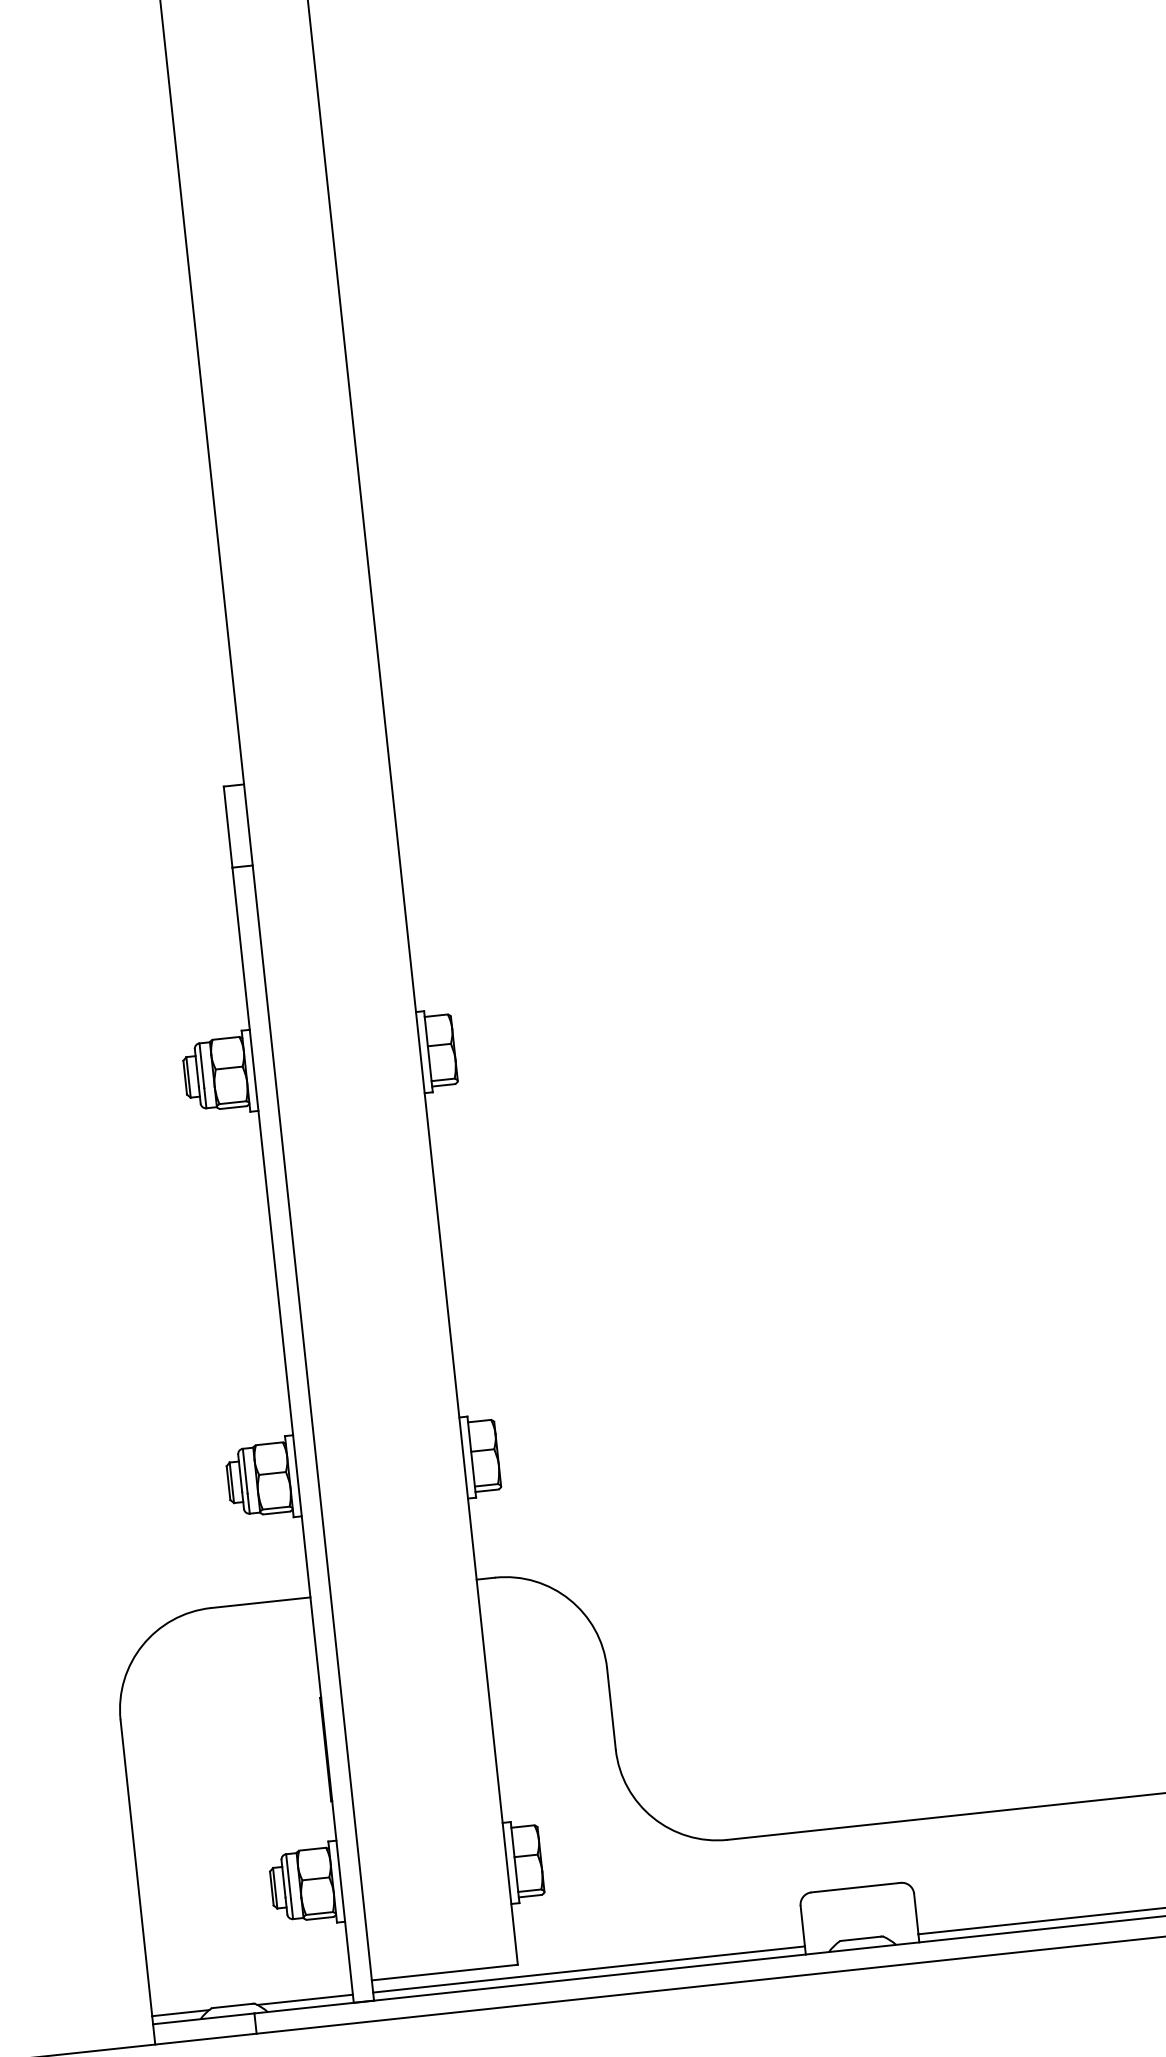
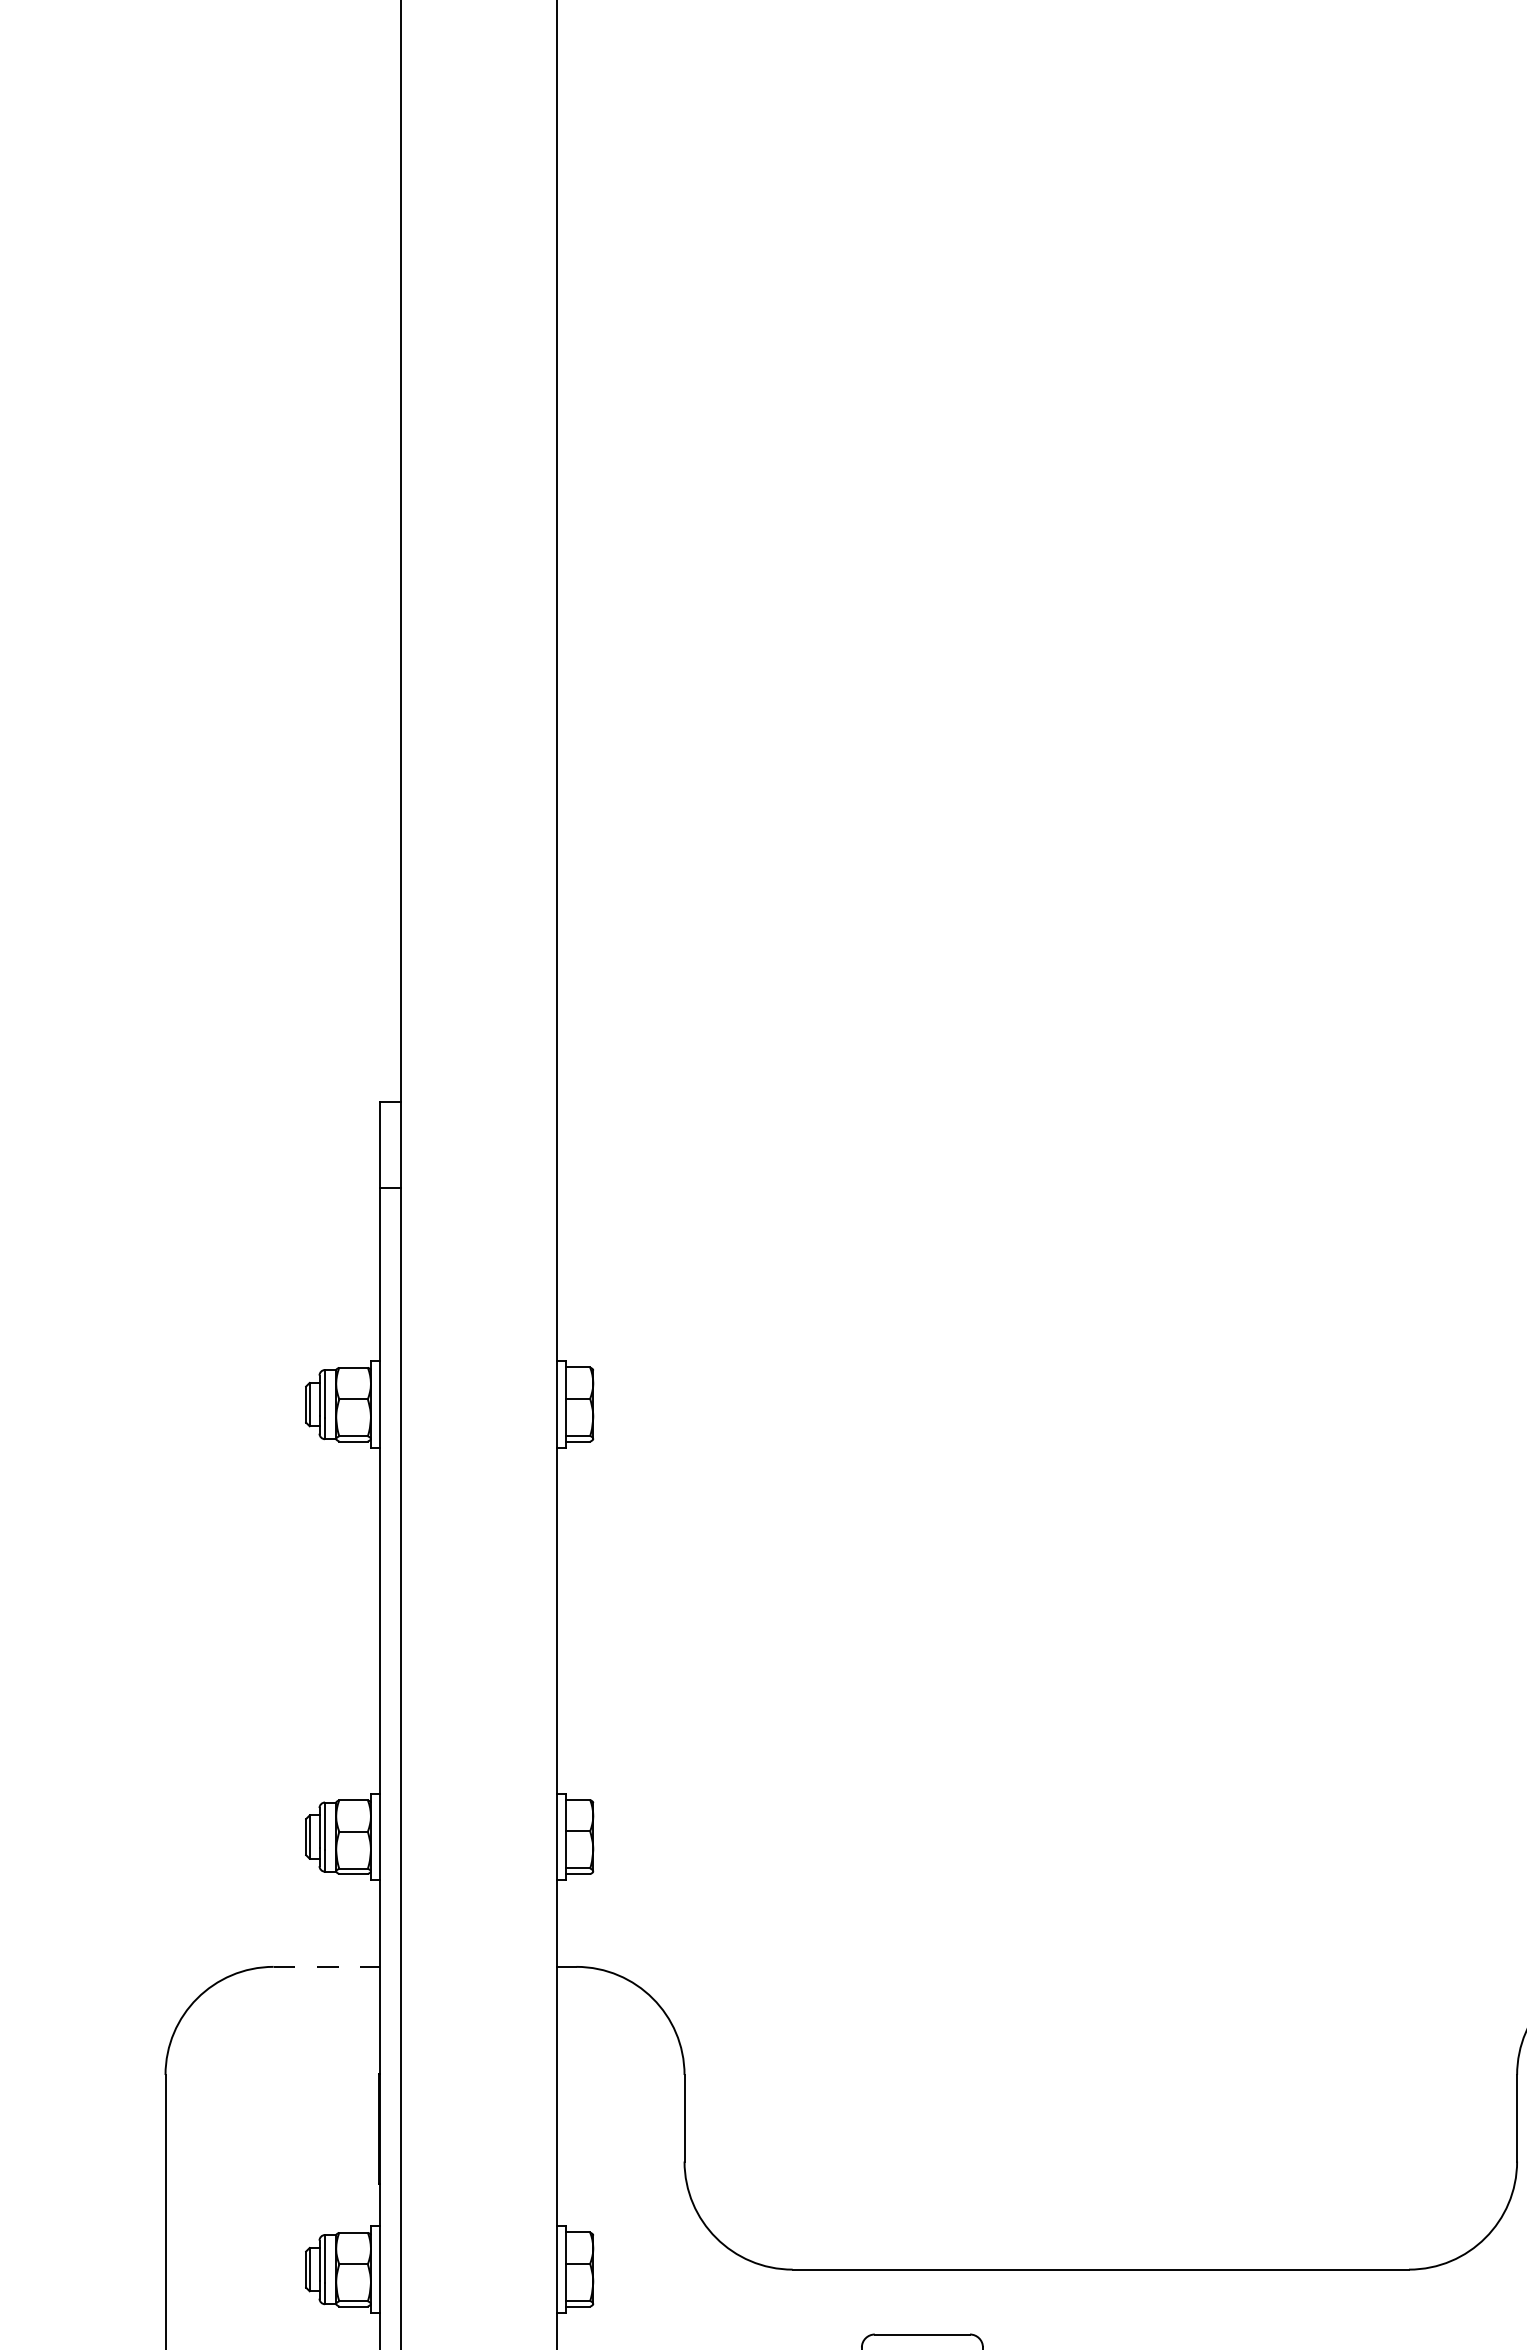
line: (260, 1602) -> (326, 1966), solid -> dashed

